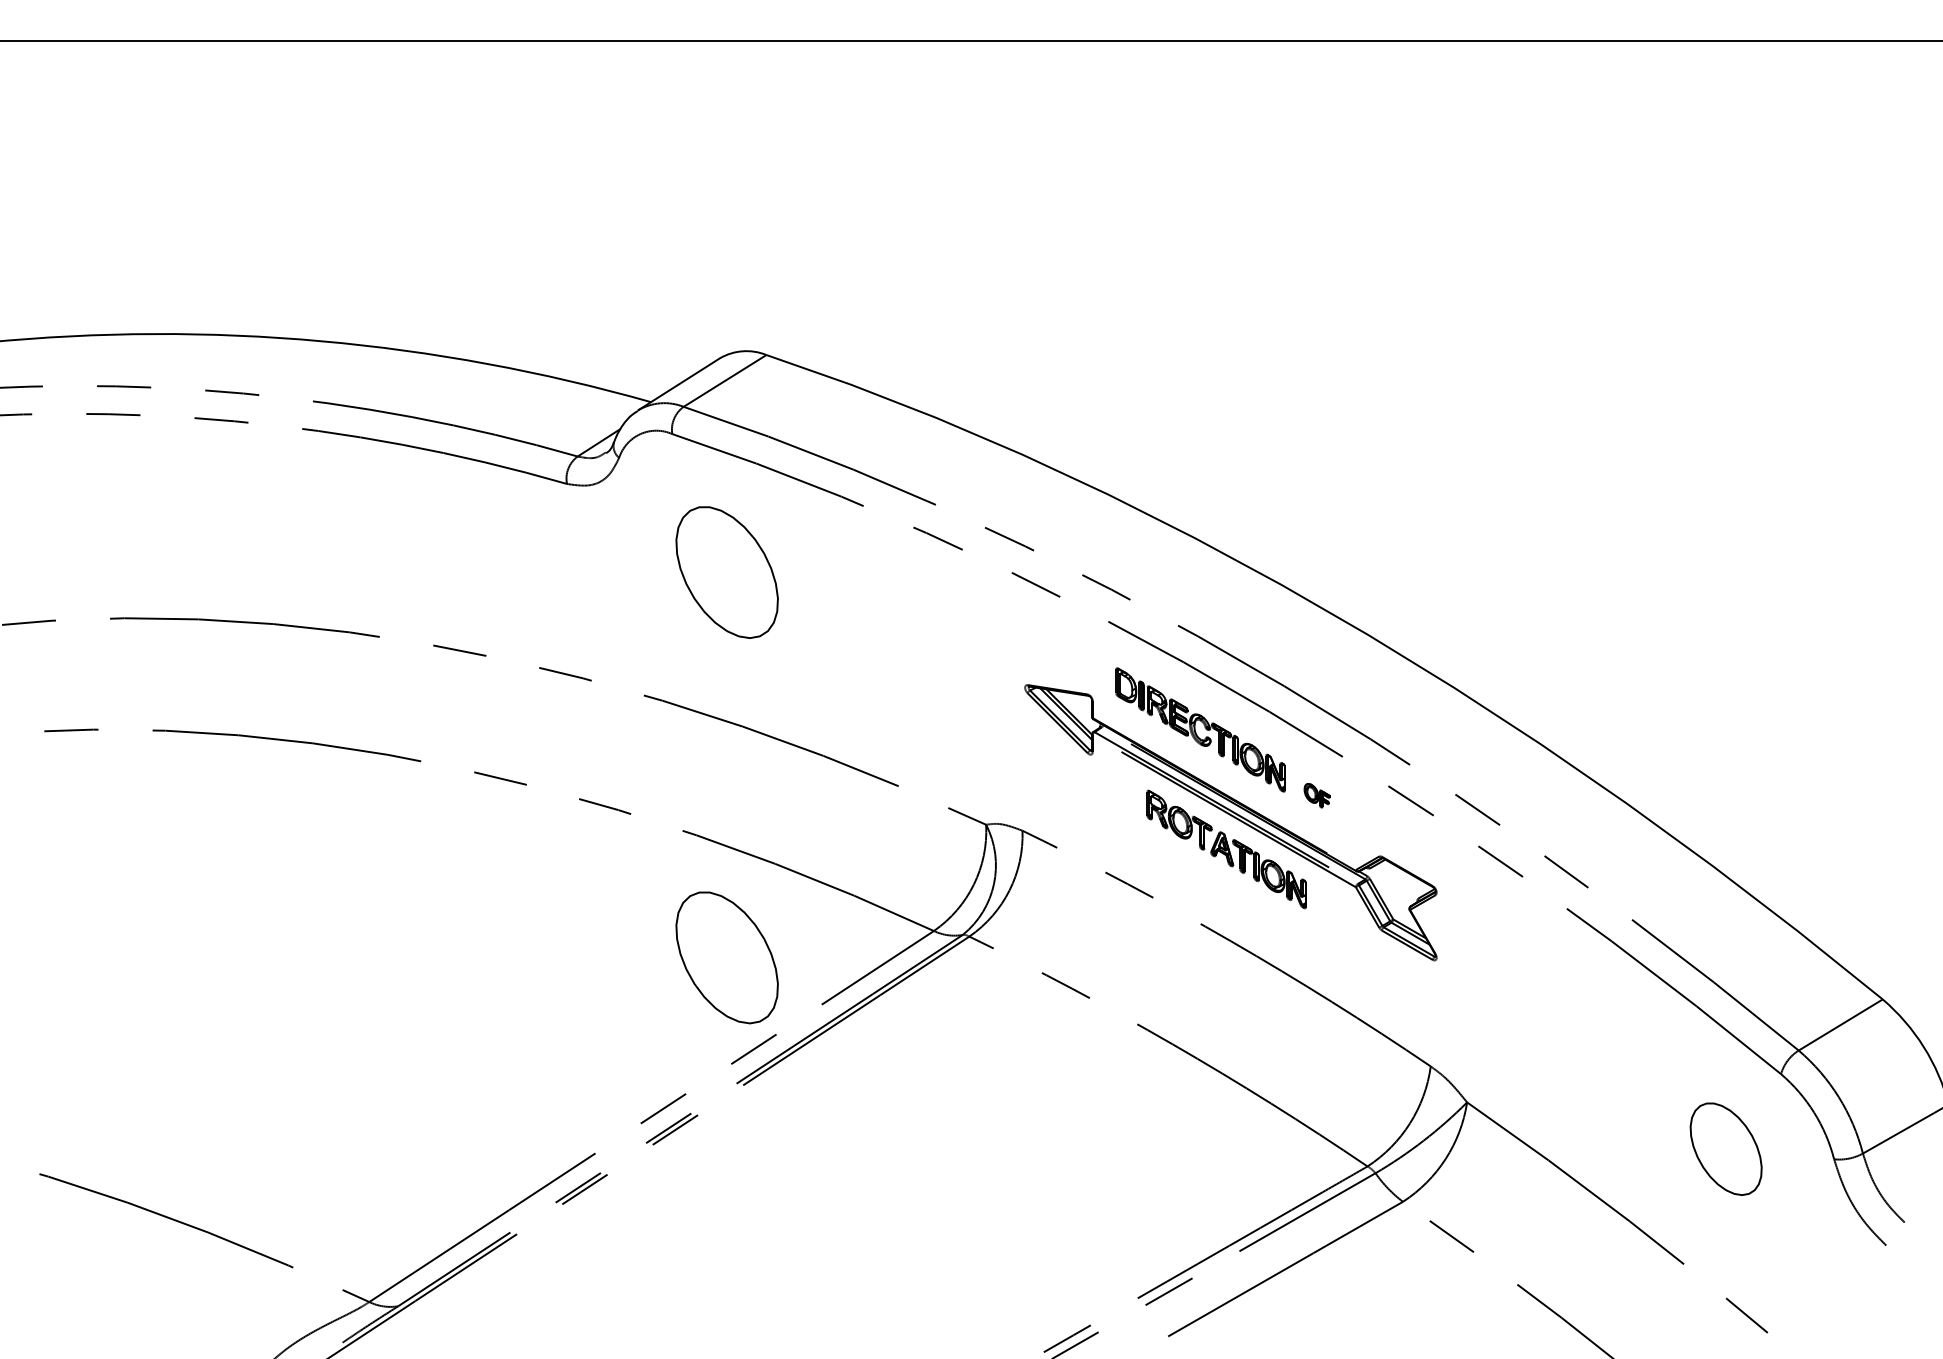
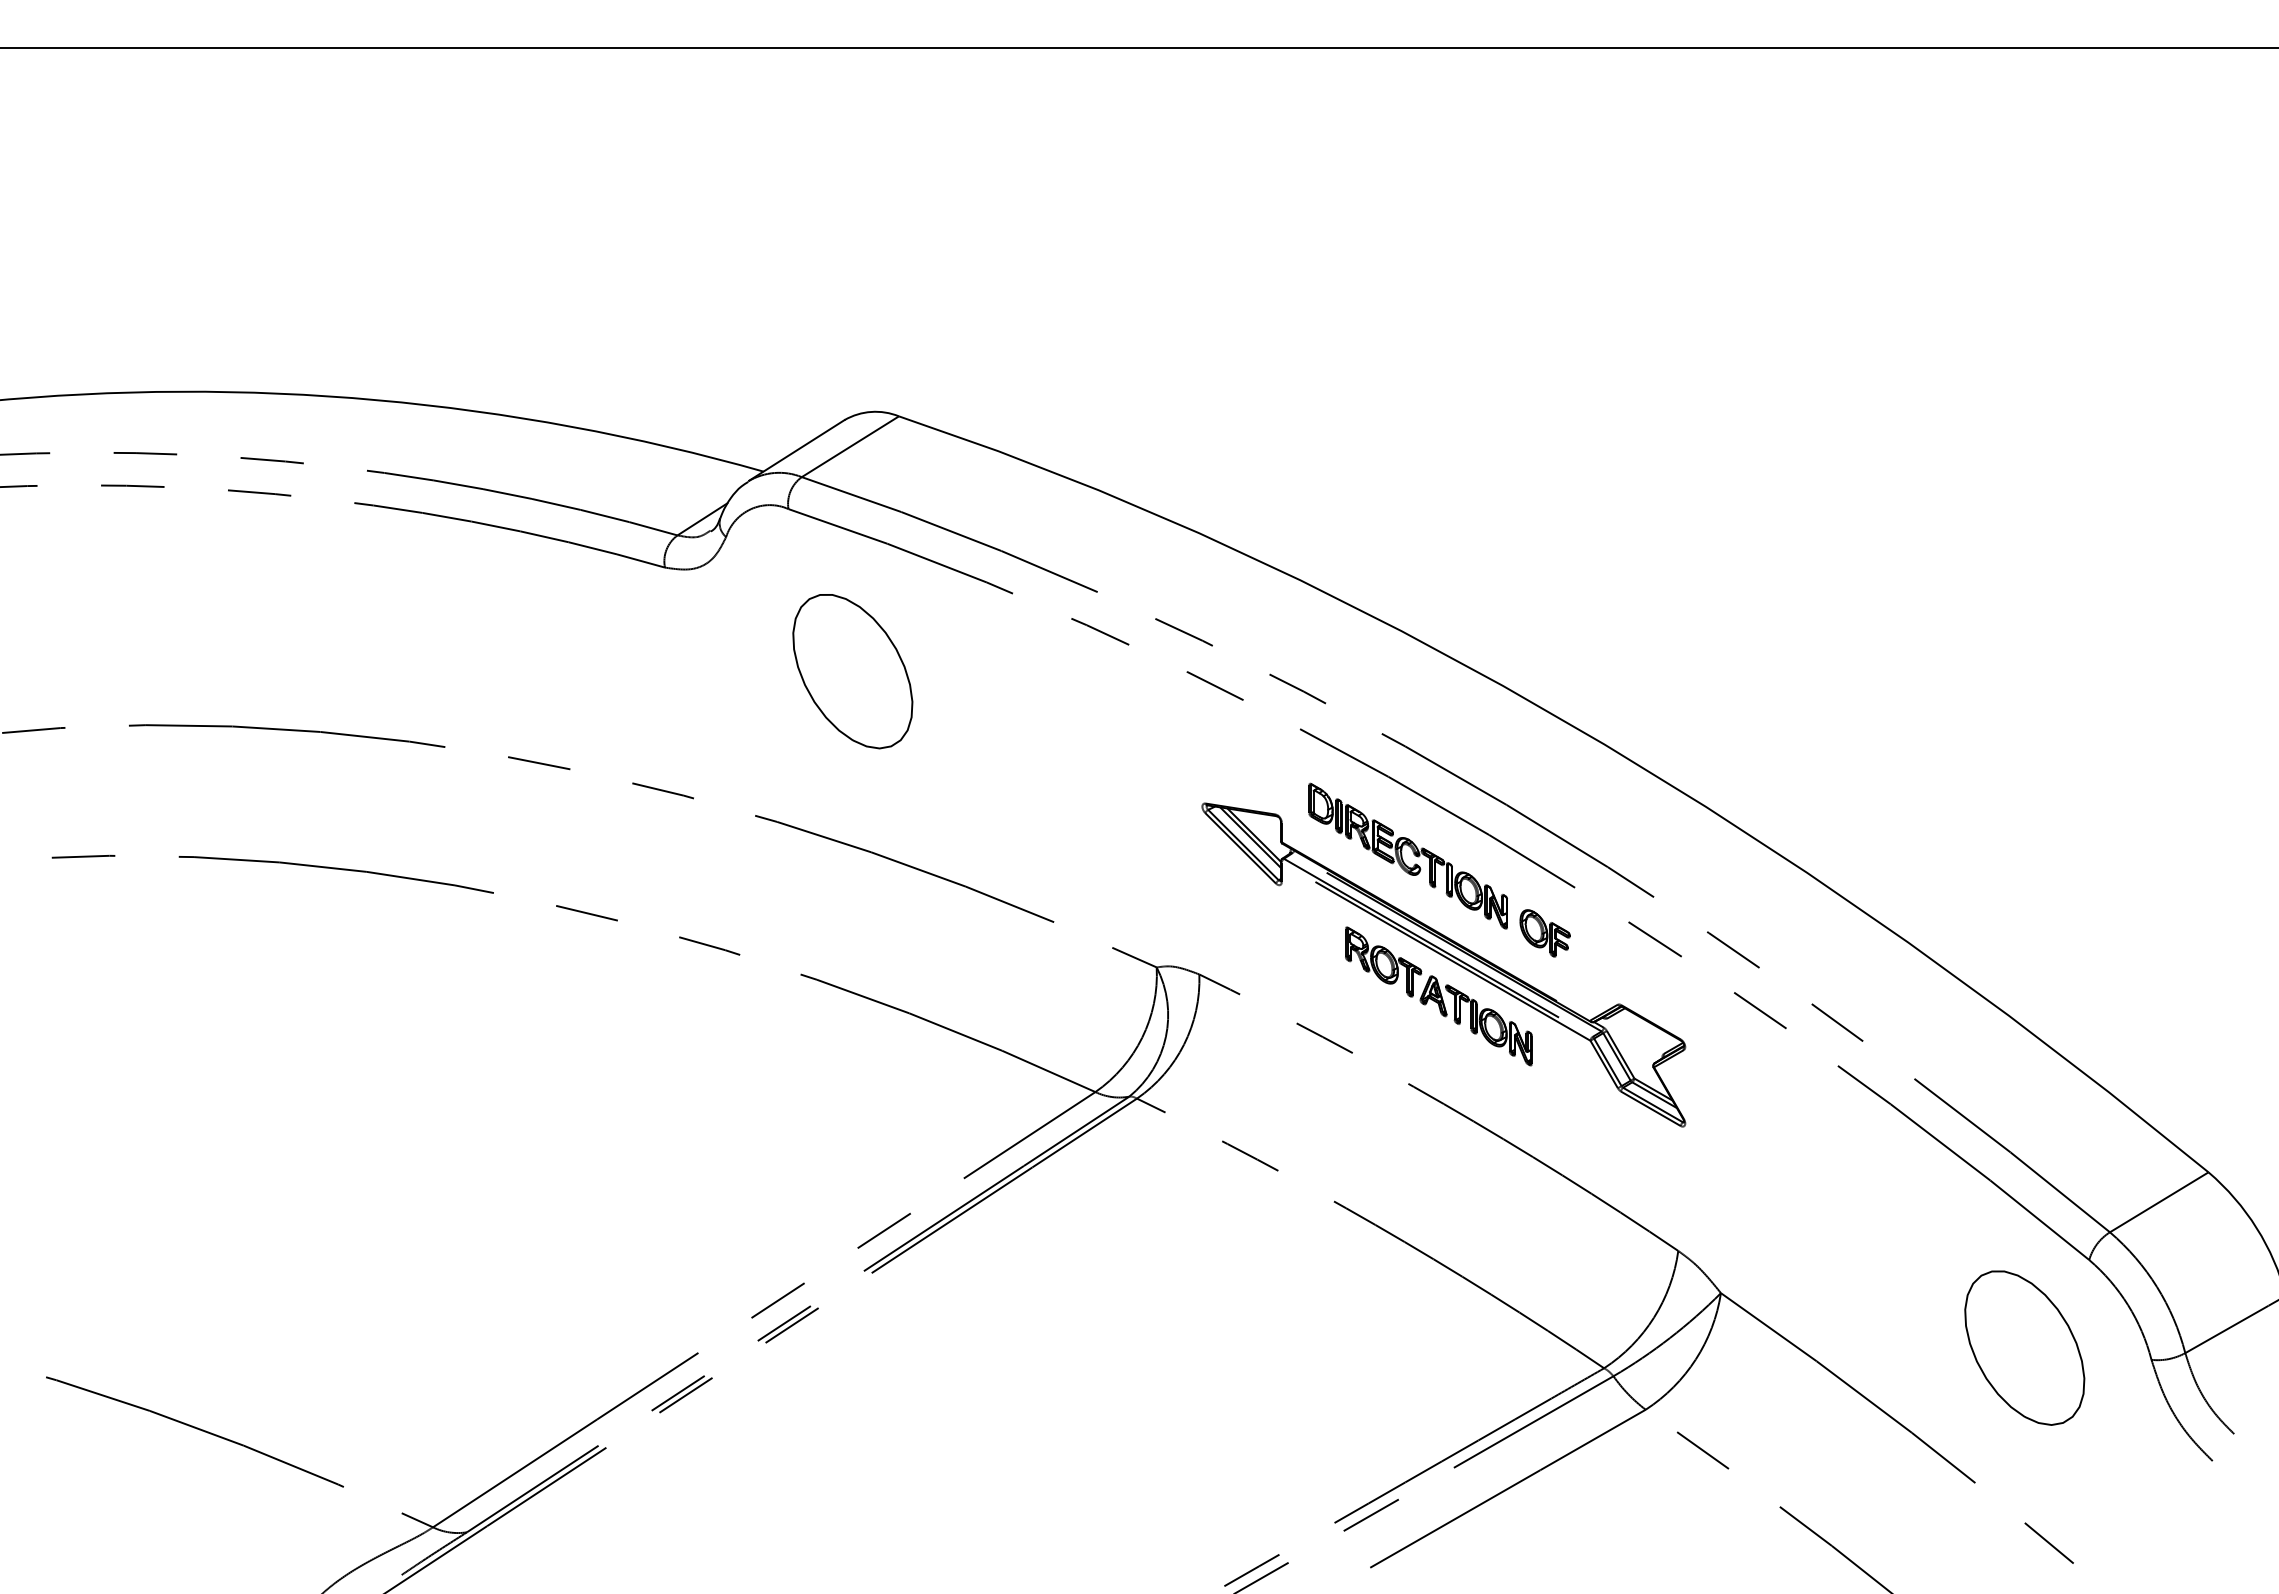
part: (1316, 795) -> (1544, 933), size x1.67
part: (726, 957) -> (852, 1123), removed
part: (1725, 1148) -> (2024, 1347), size x1.43

